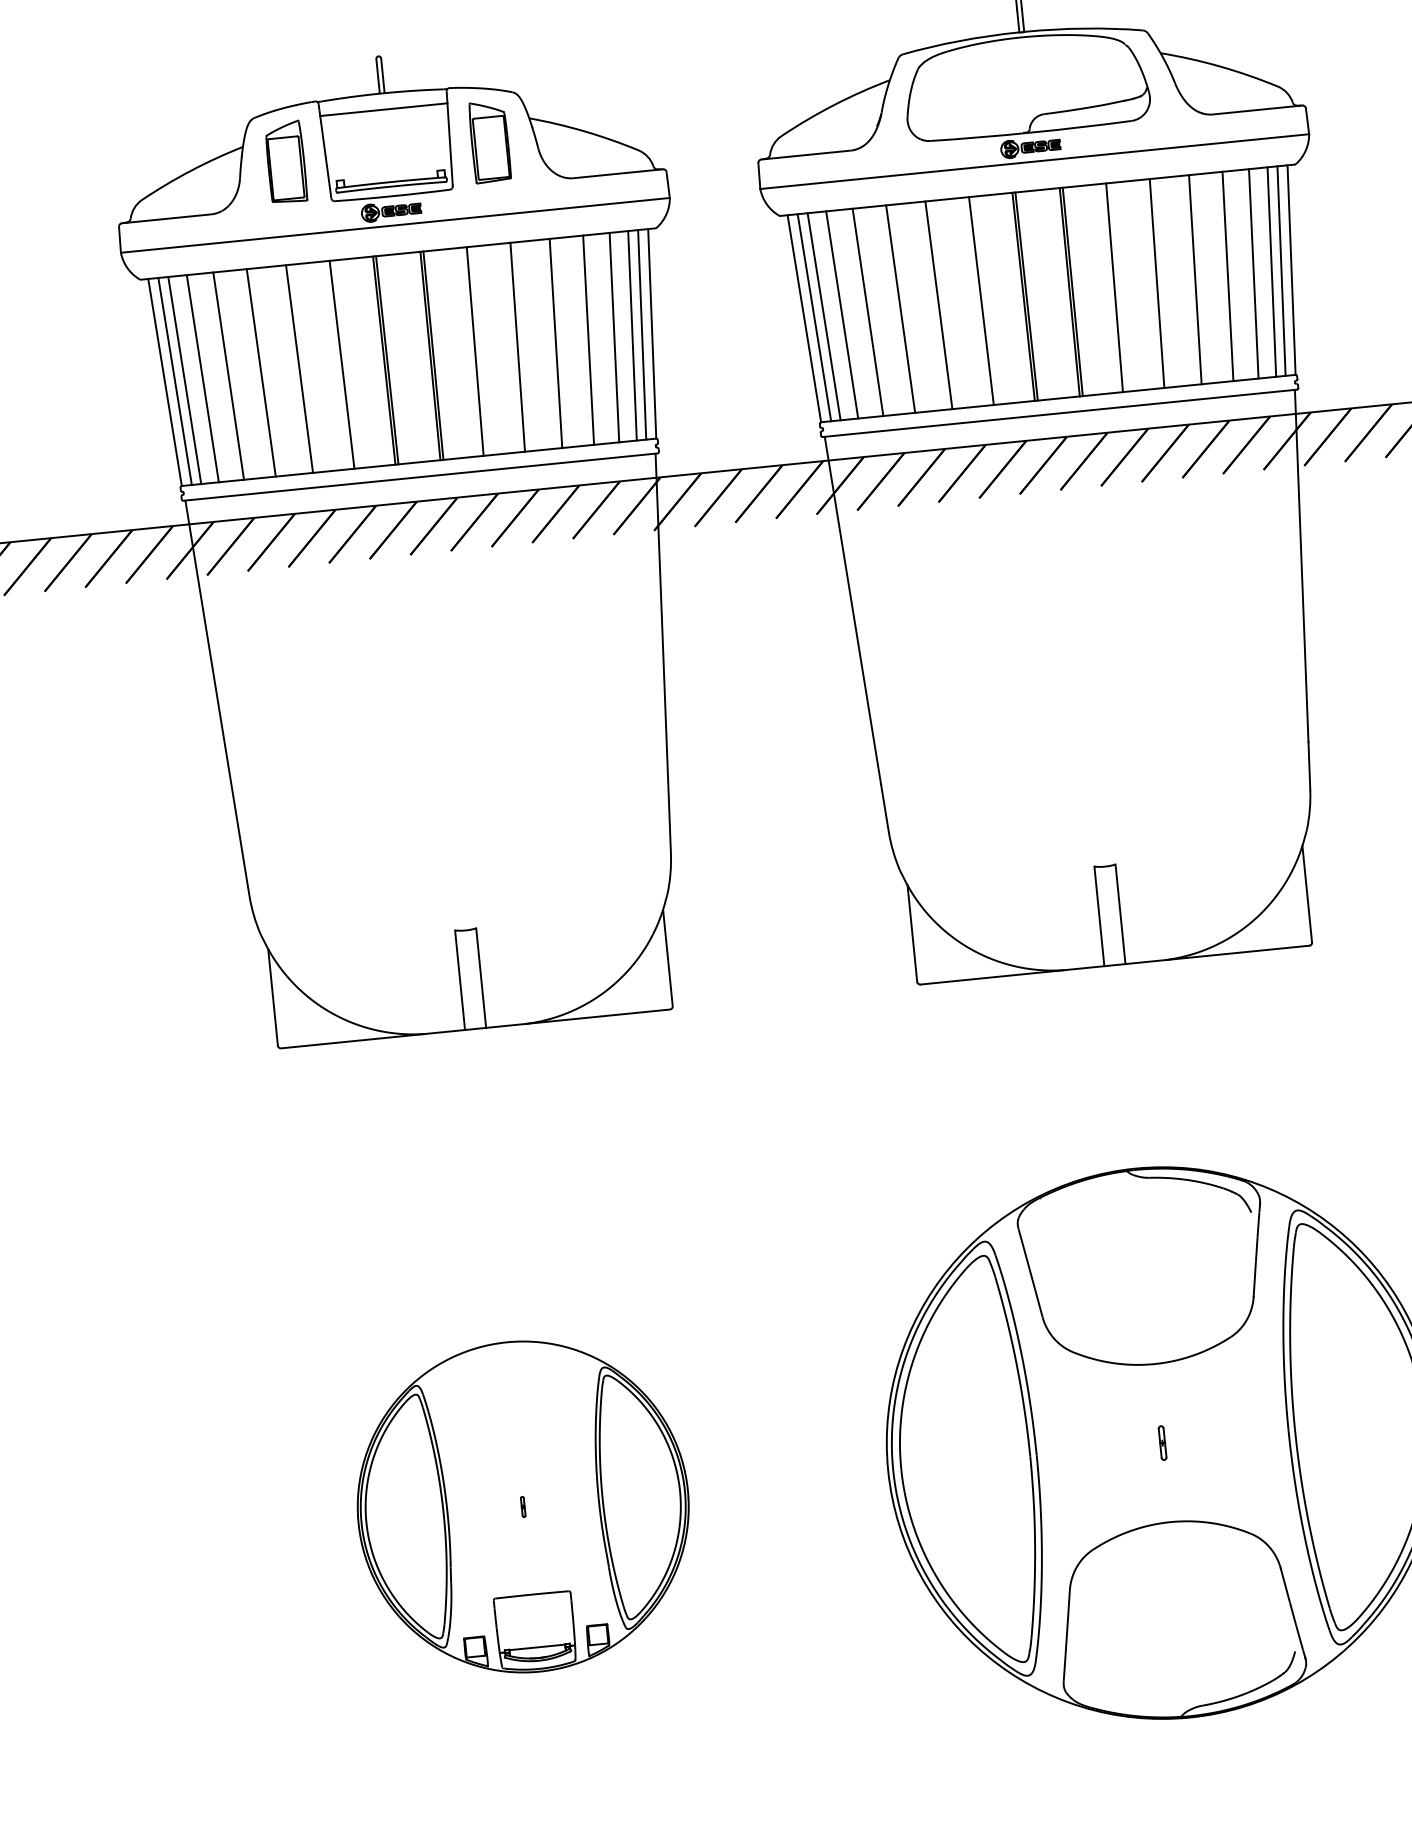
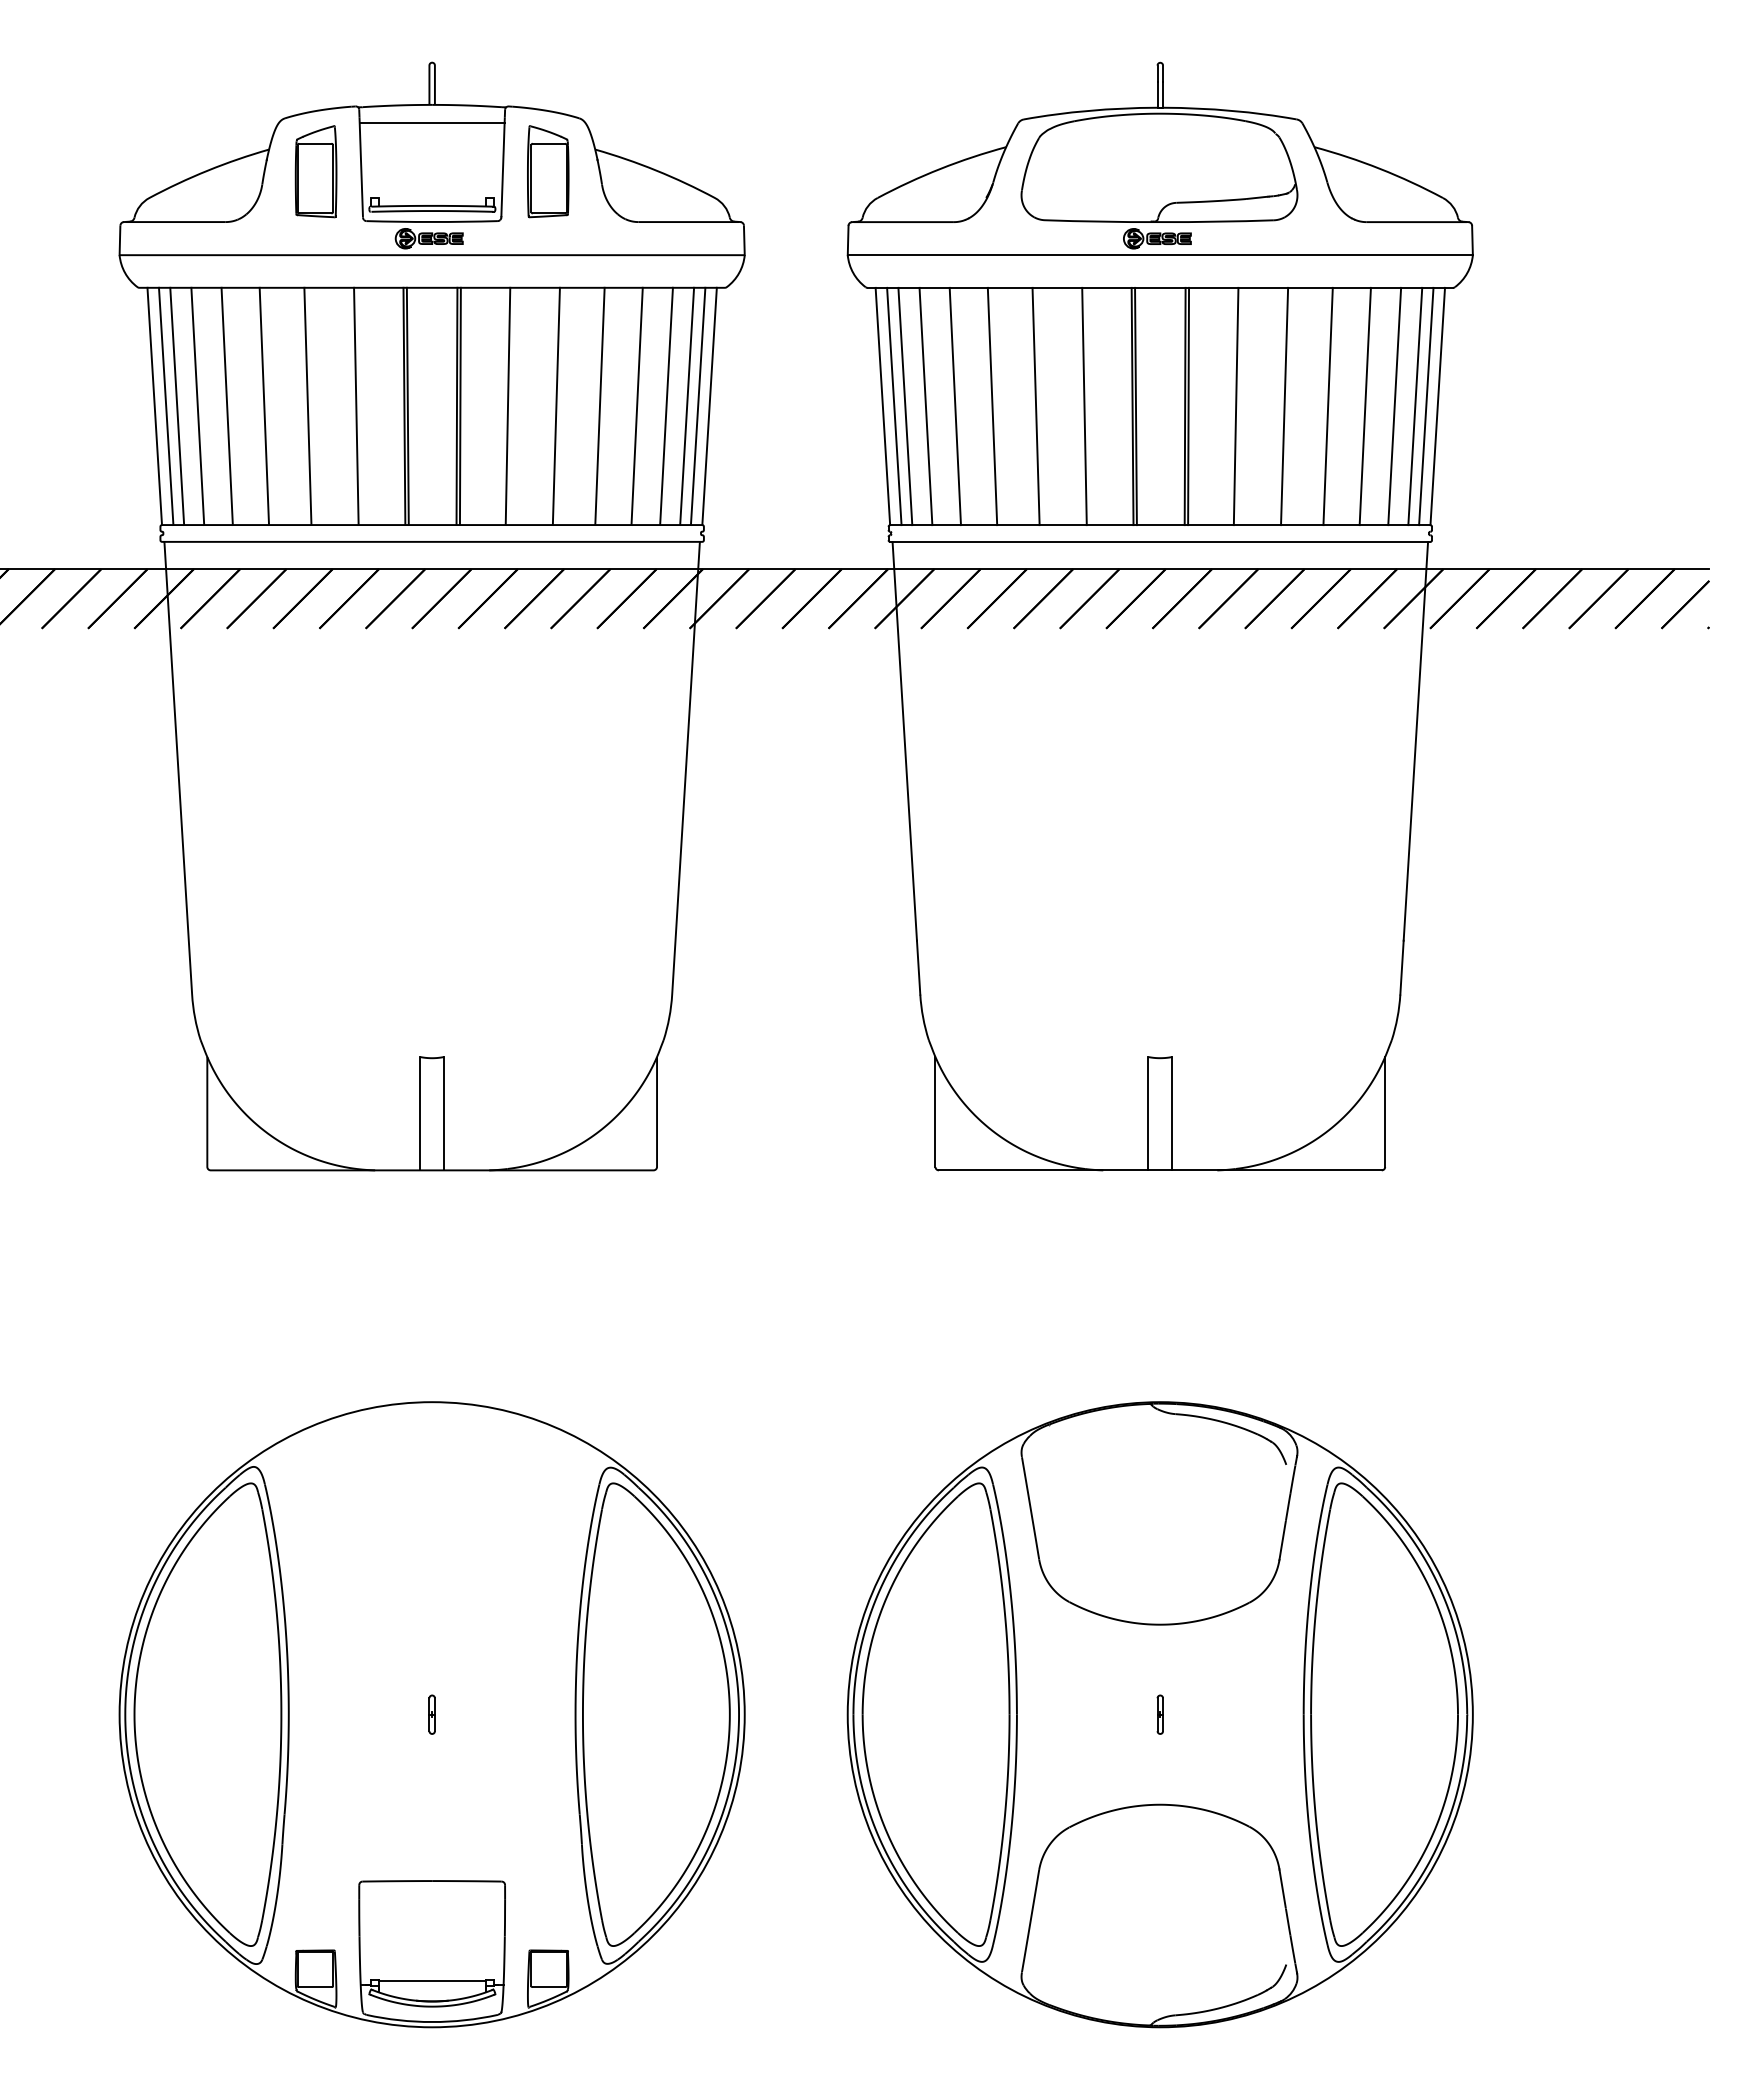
part: (522, 1506) -> (431, 1714), size x1.67

